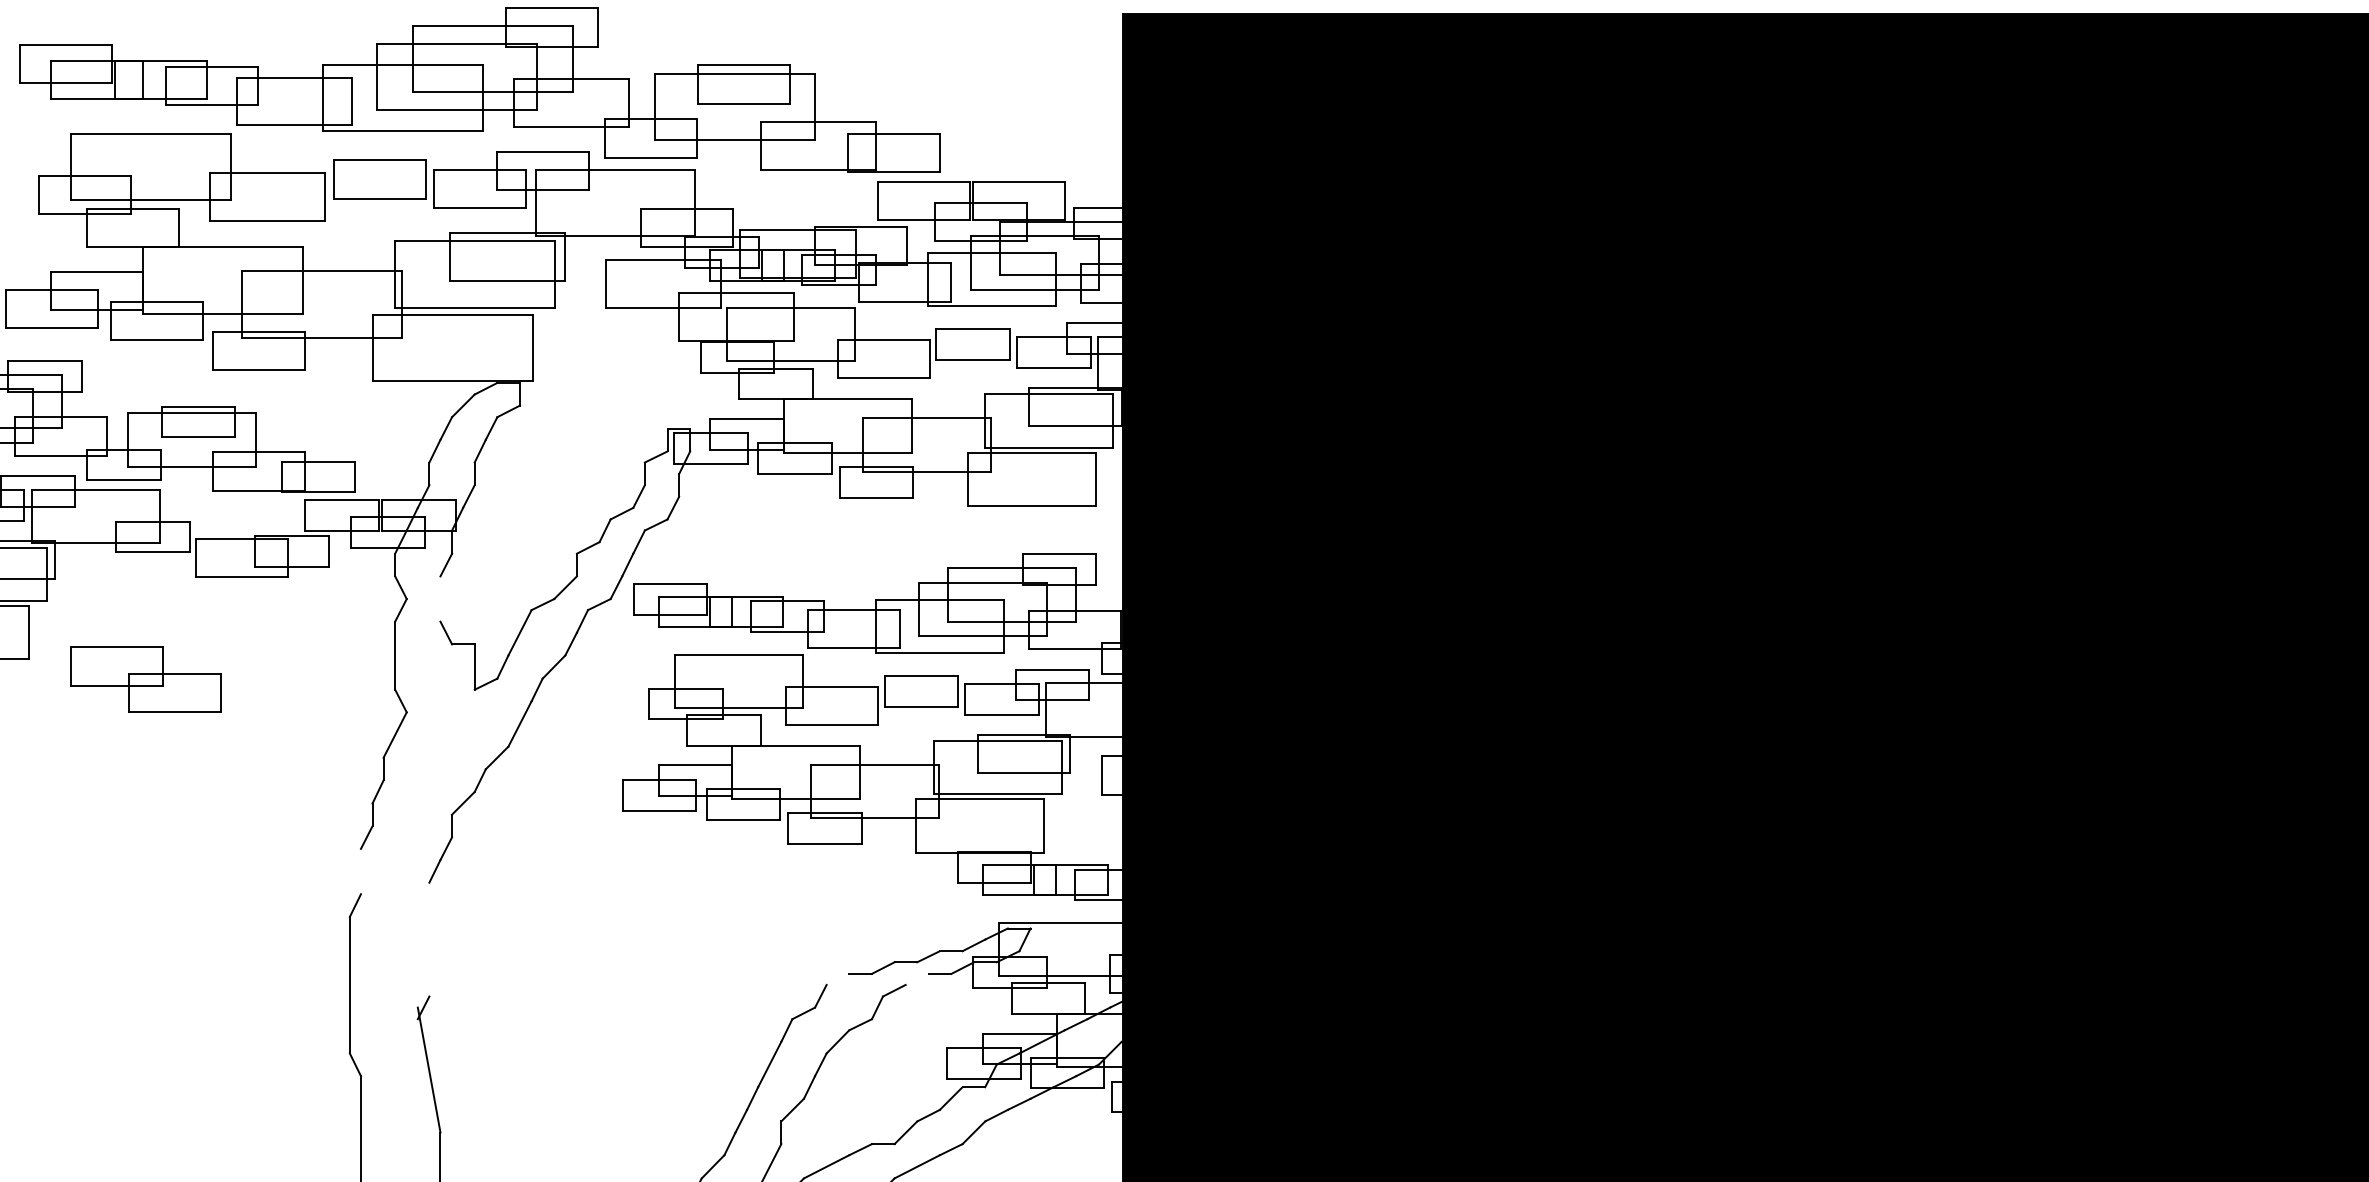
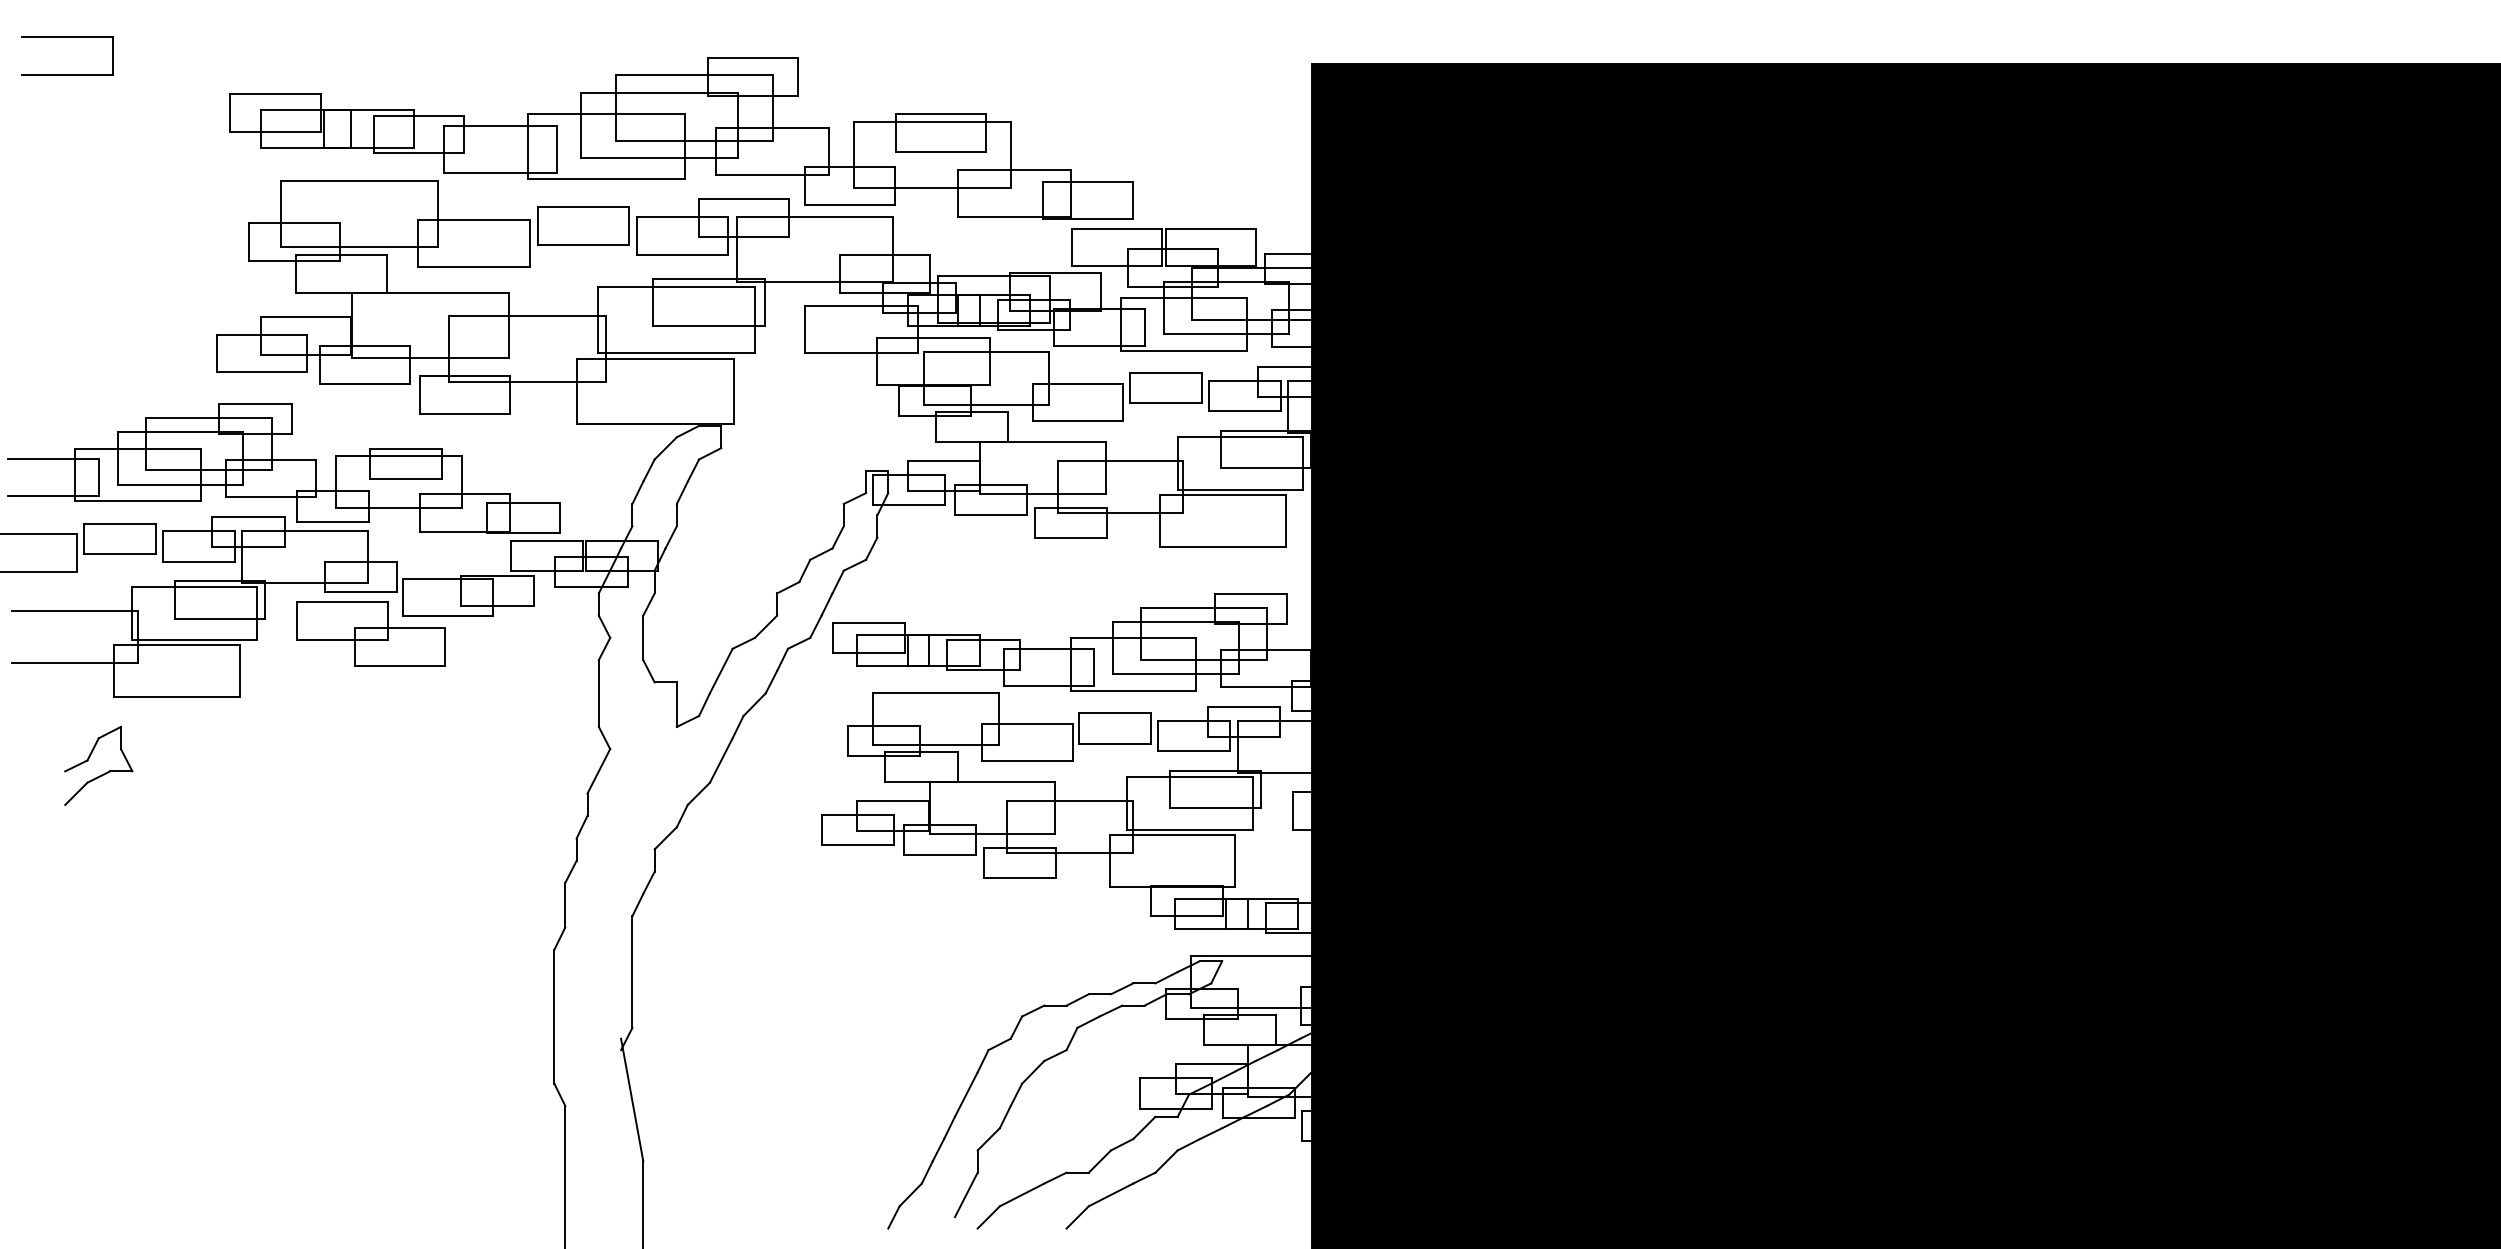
line: (440, 598) -> (643, 637), added
part: (145, 679) -> (370, 633), moved
line: (361, 871) -> (565, 905), added
line: (429, 939) -> (632, 971), added
line: (838, 978) -> (1033, 1010), added
line: (916, 978) -> (1110, 1010), added

